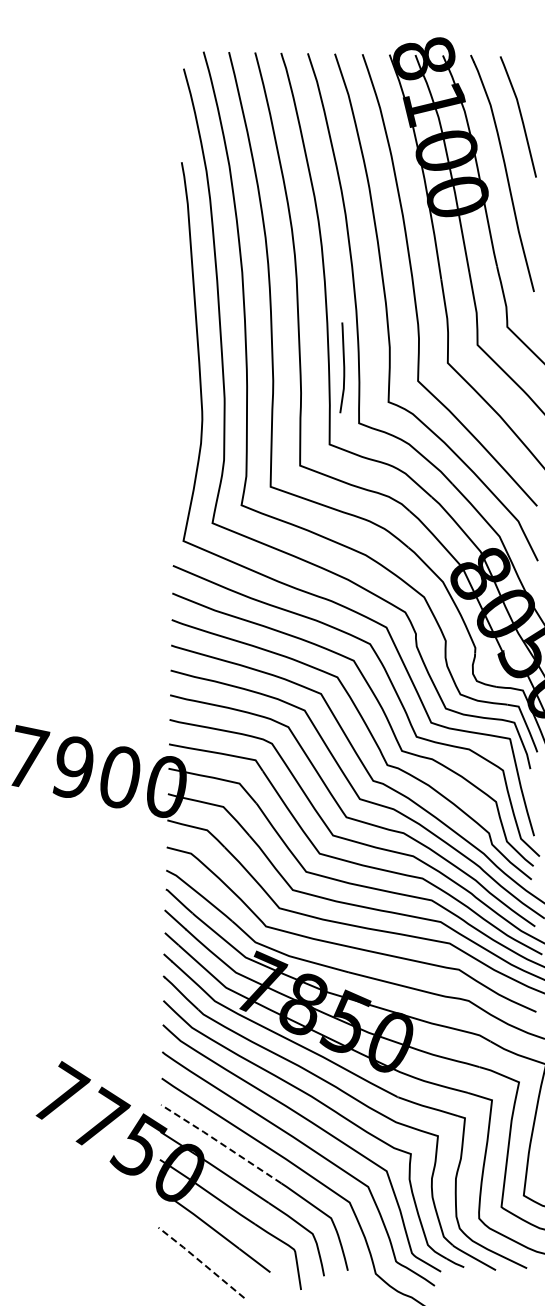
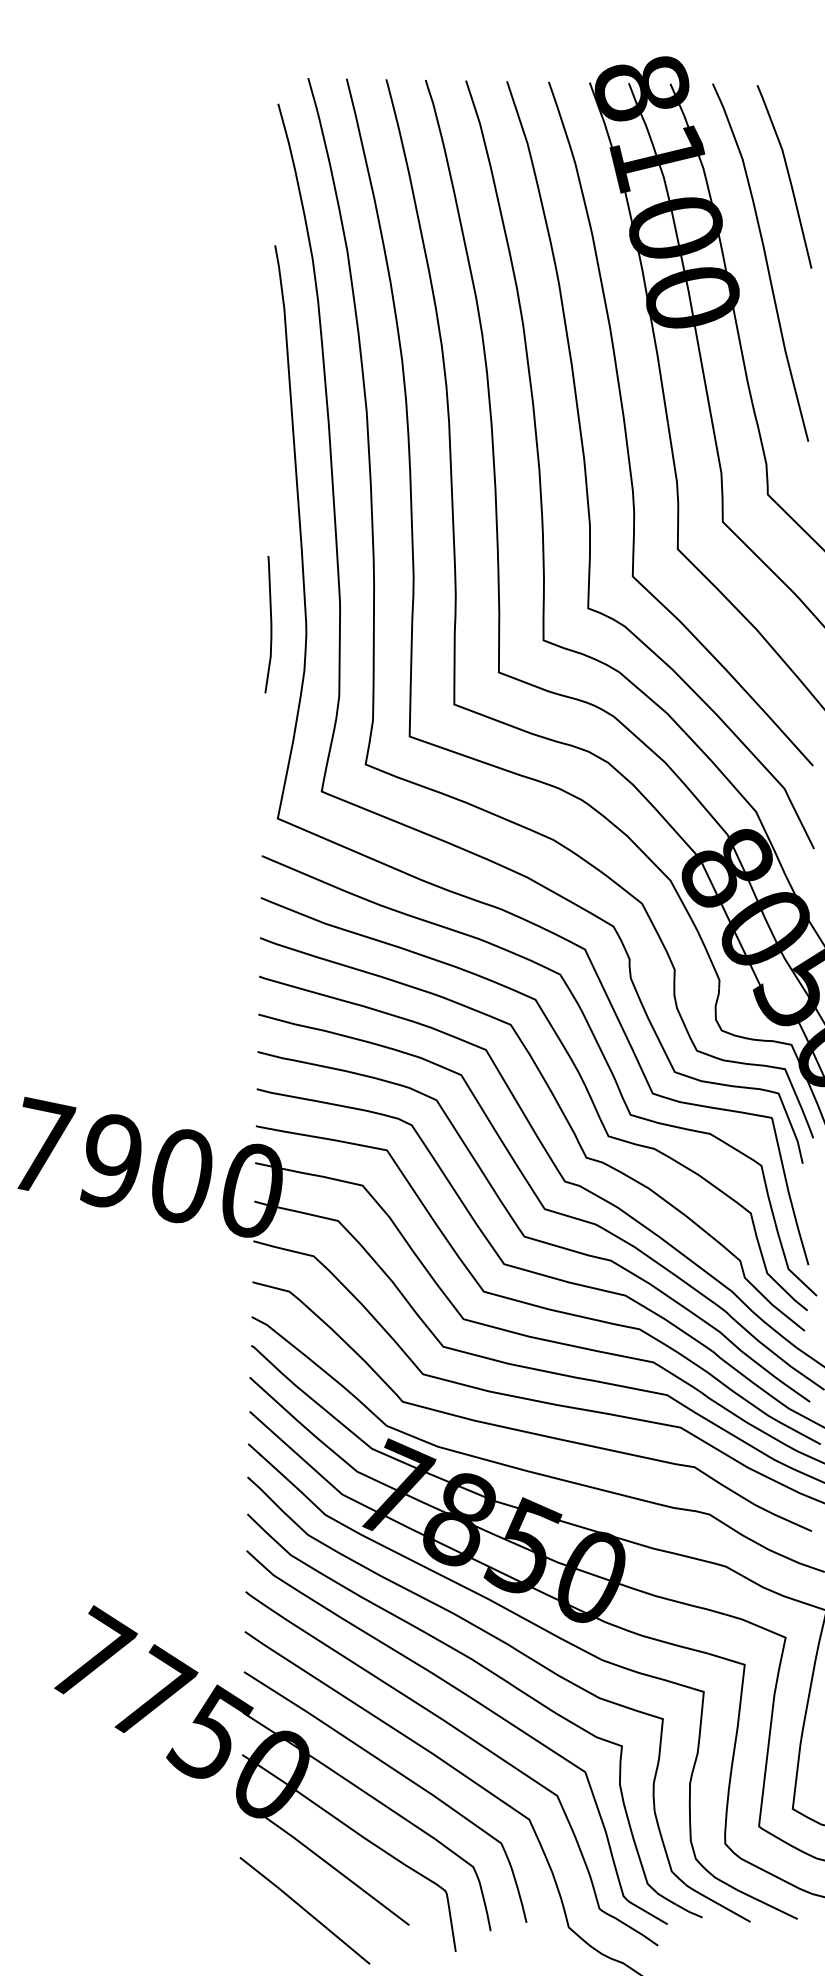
curve: (343, 367) -> (270, 624), moved
line: (221, 1143) -> (335, 1730), dashed -> solid
line: (201, 1262) -> (305, 1910), dashed -> solid

